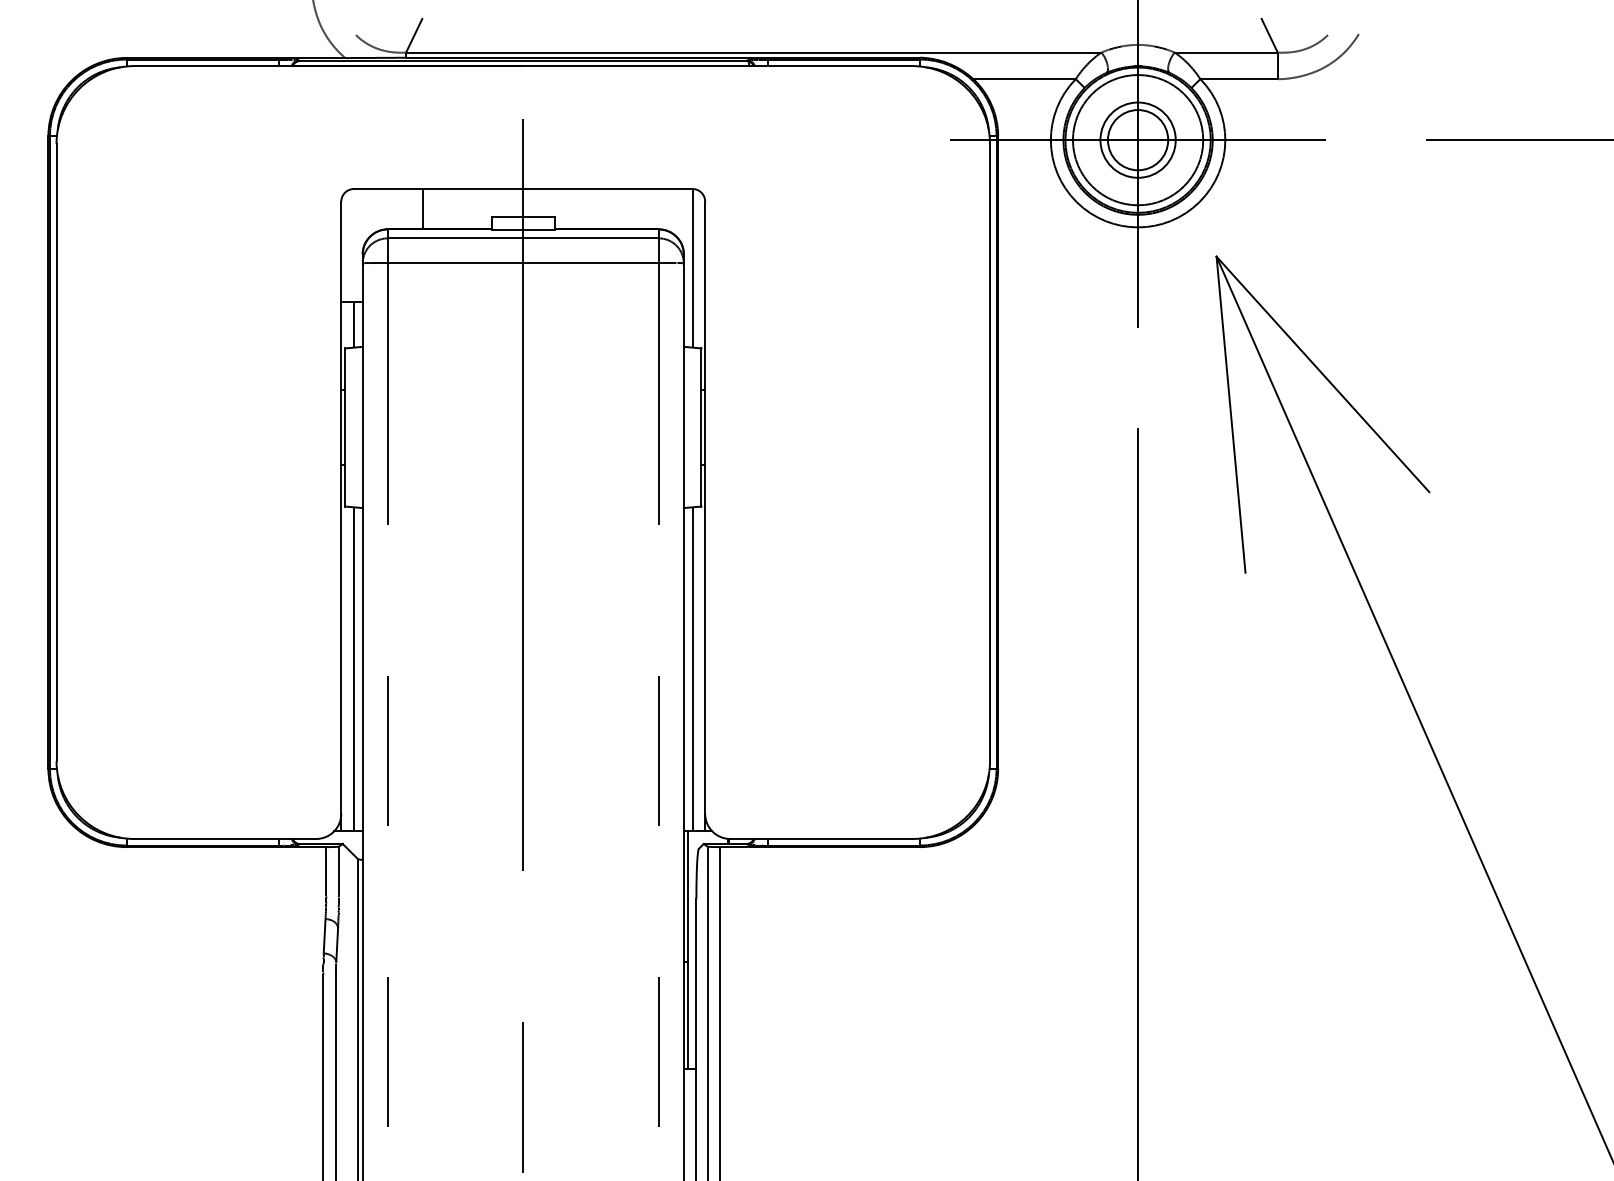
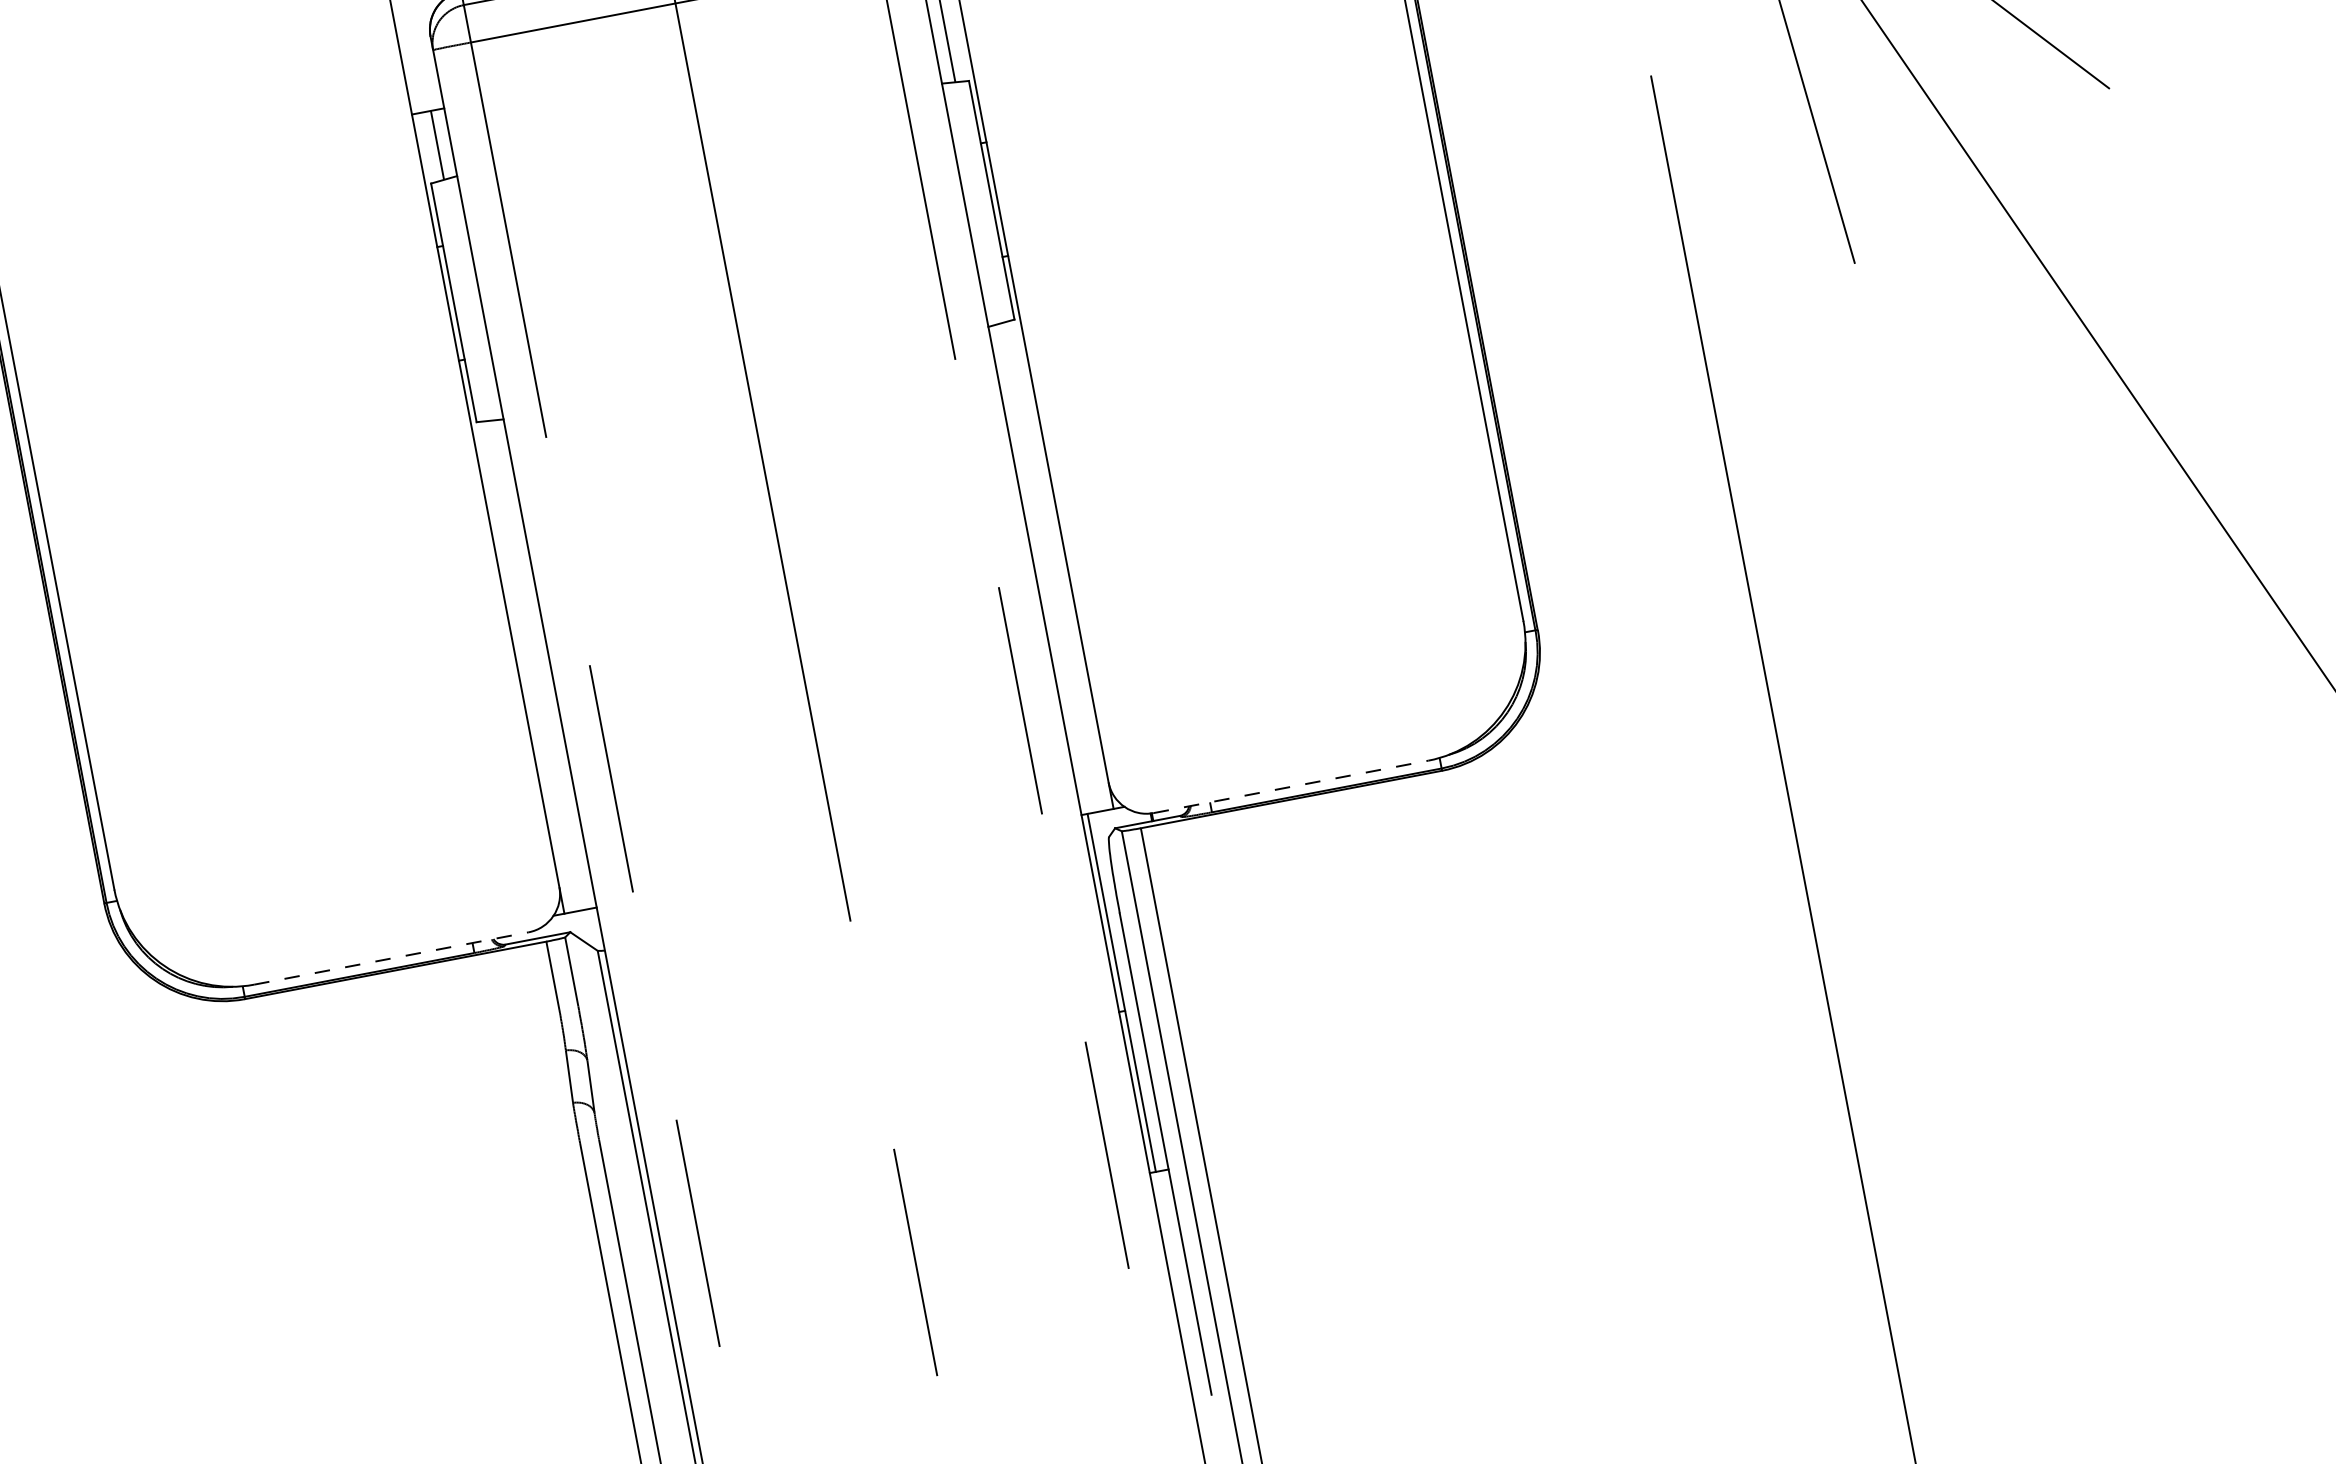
line: (353, 669) -> (536, 665), removed
line: (692, 669) -> (1047, 568), removed
line: (225, 838) -> (391, 957), solid -> dashed
line: (821, 838) -> (1291, 786), solid -> dashed

